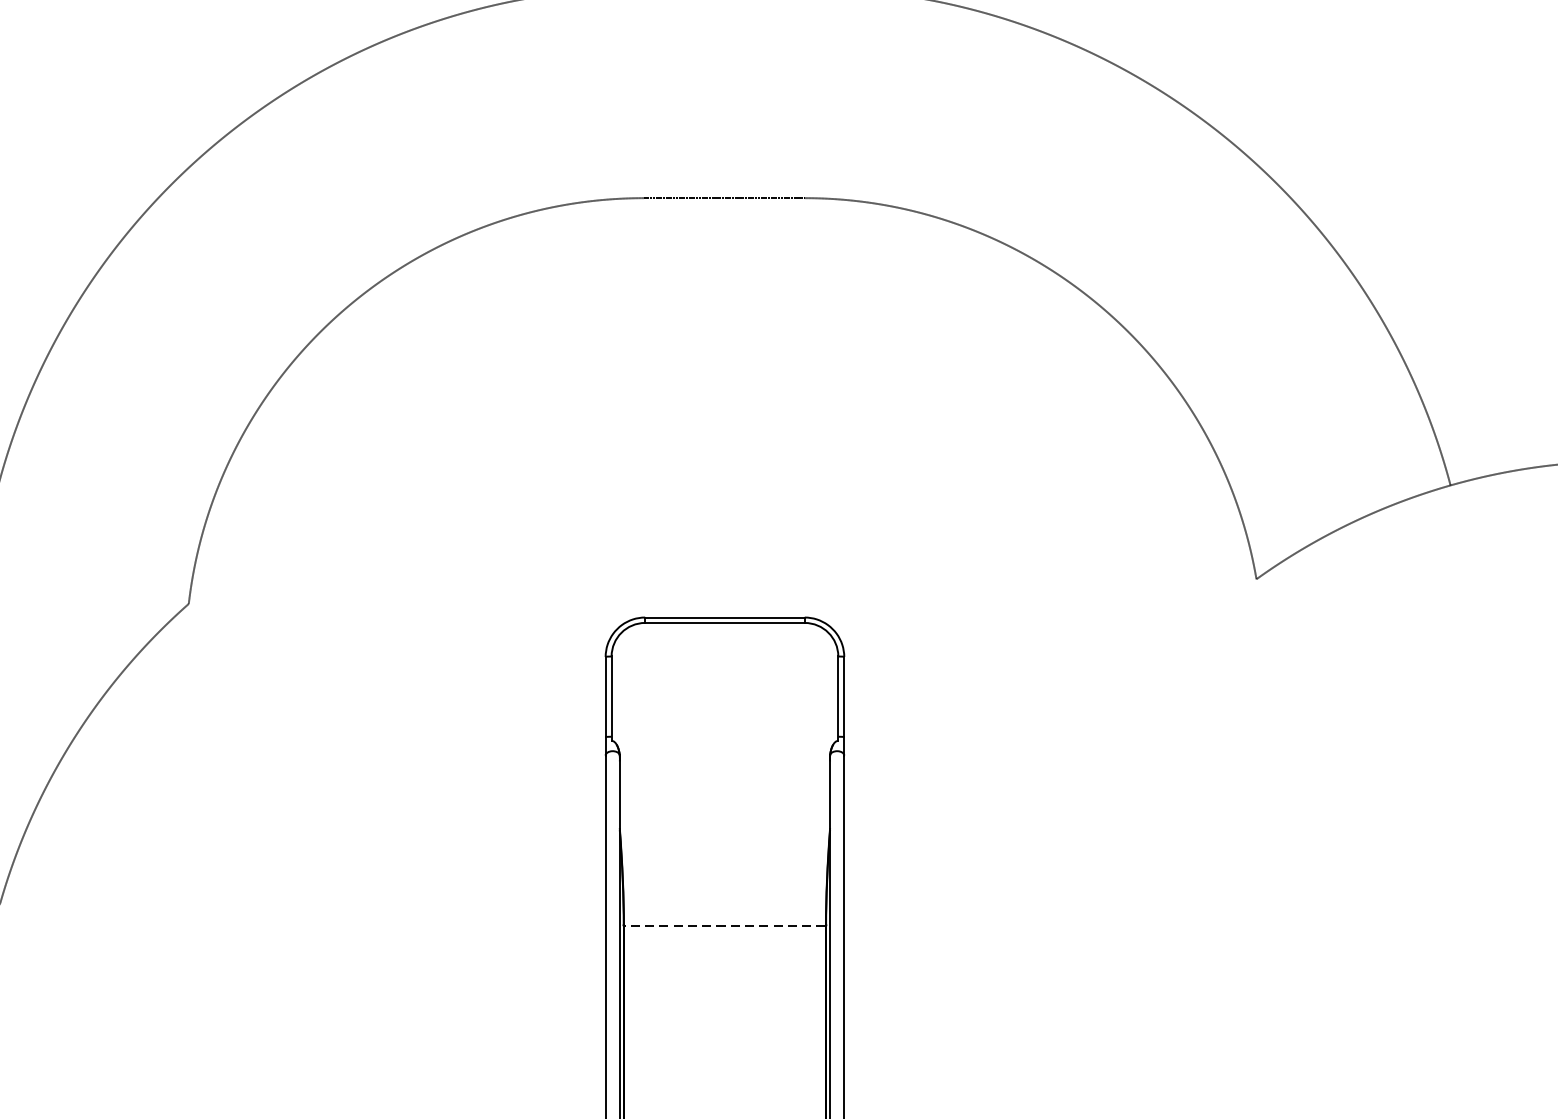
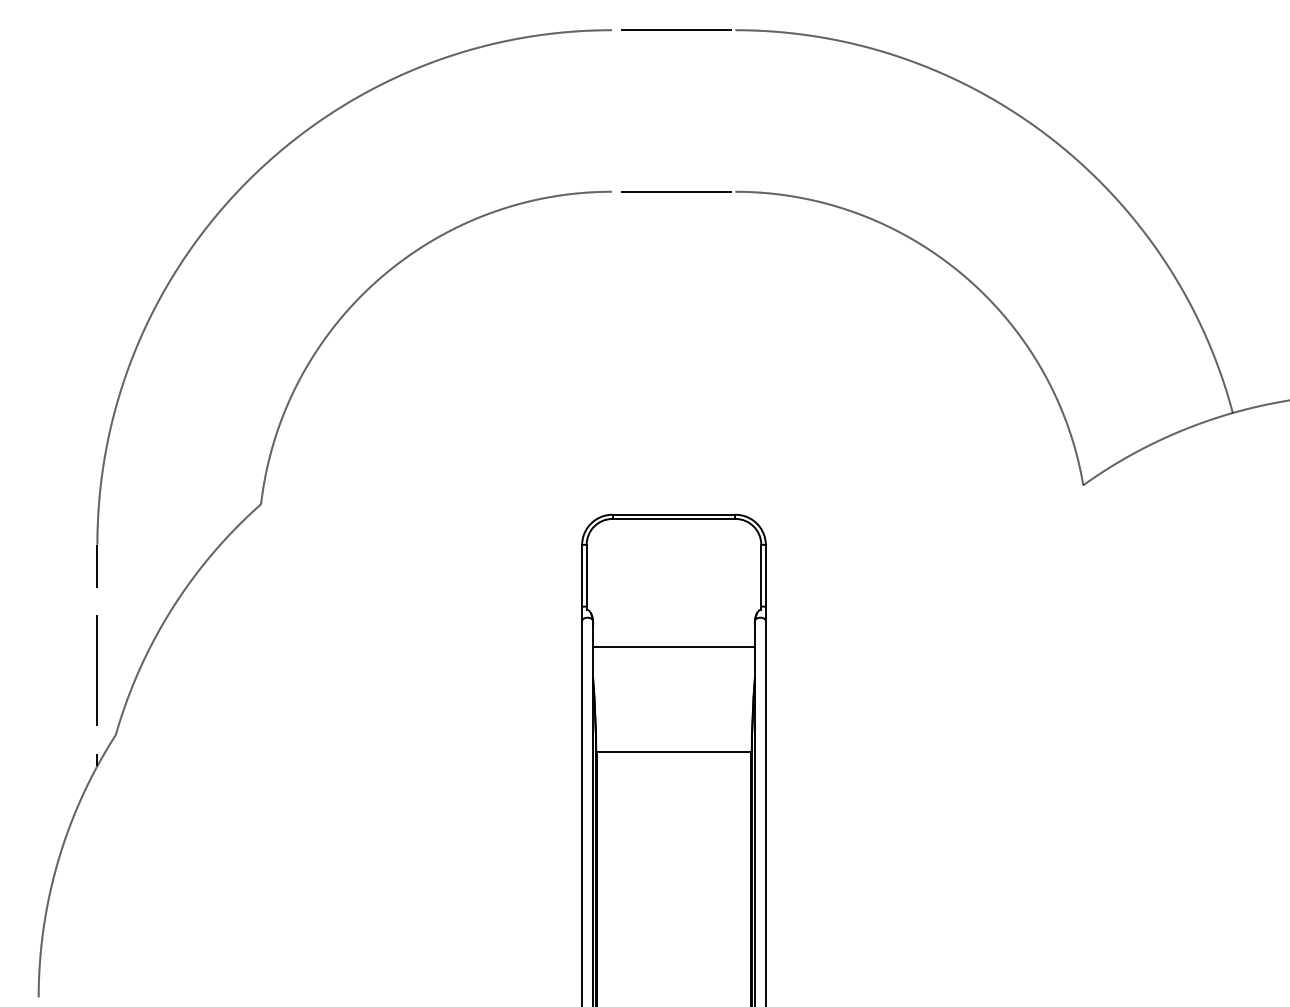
line: (724, 788) -> (673, 646), added
line: (724, 926) -> (673, 752), dashed -> solid

